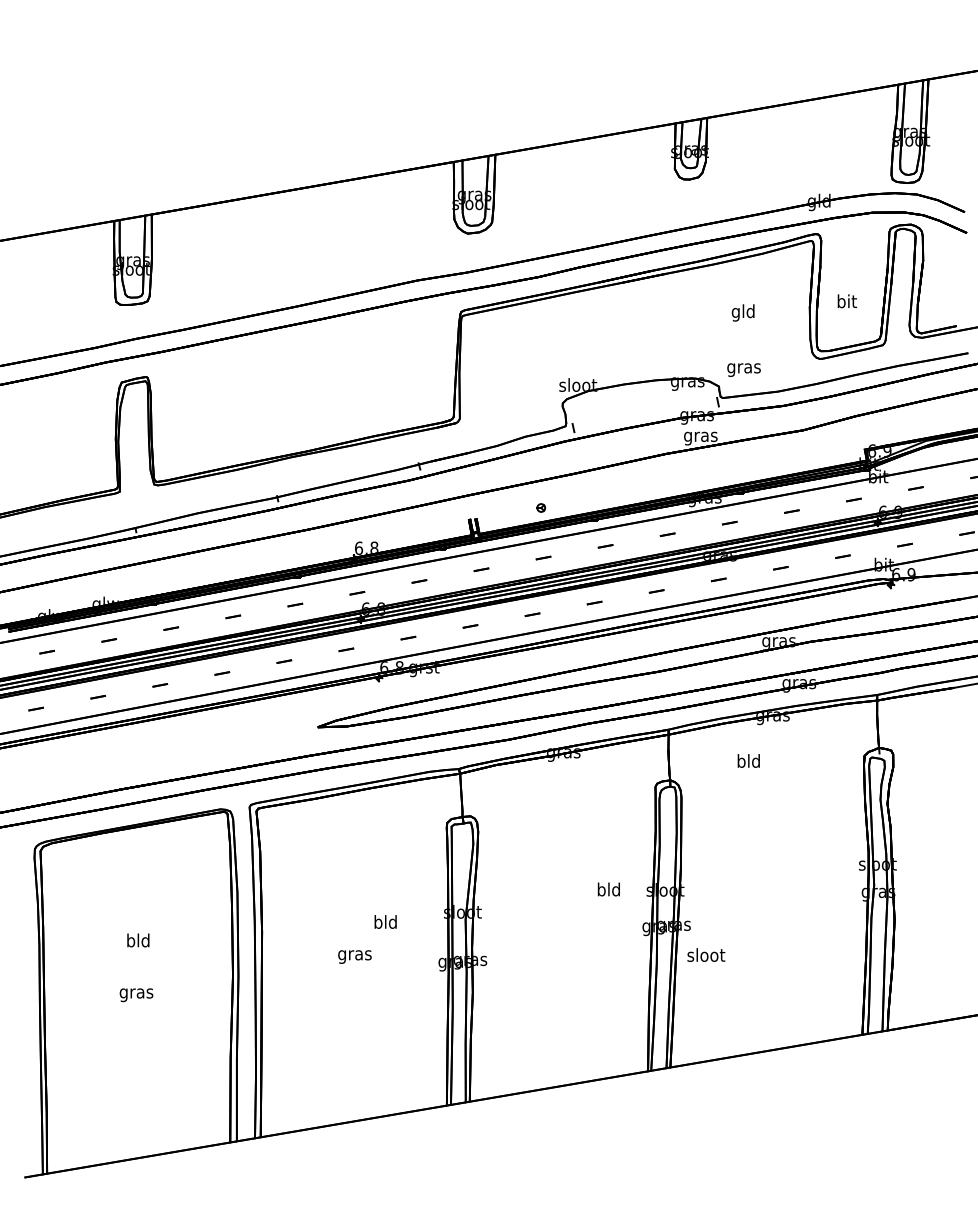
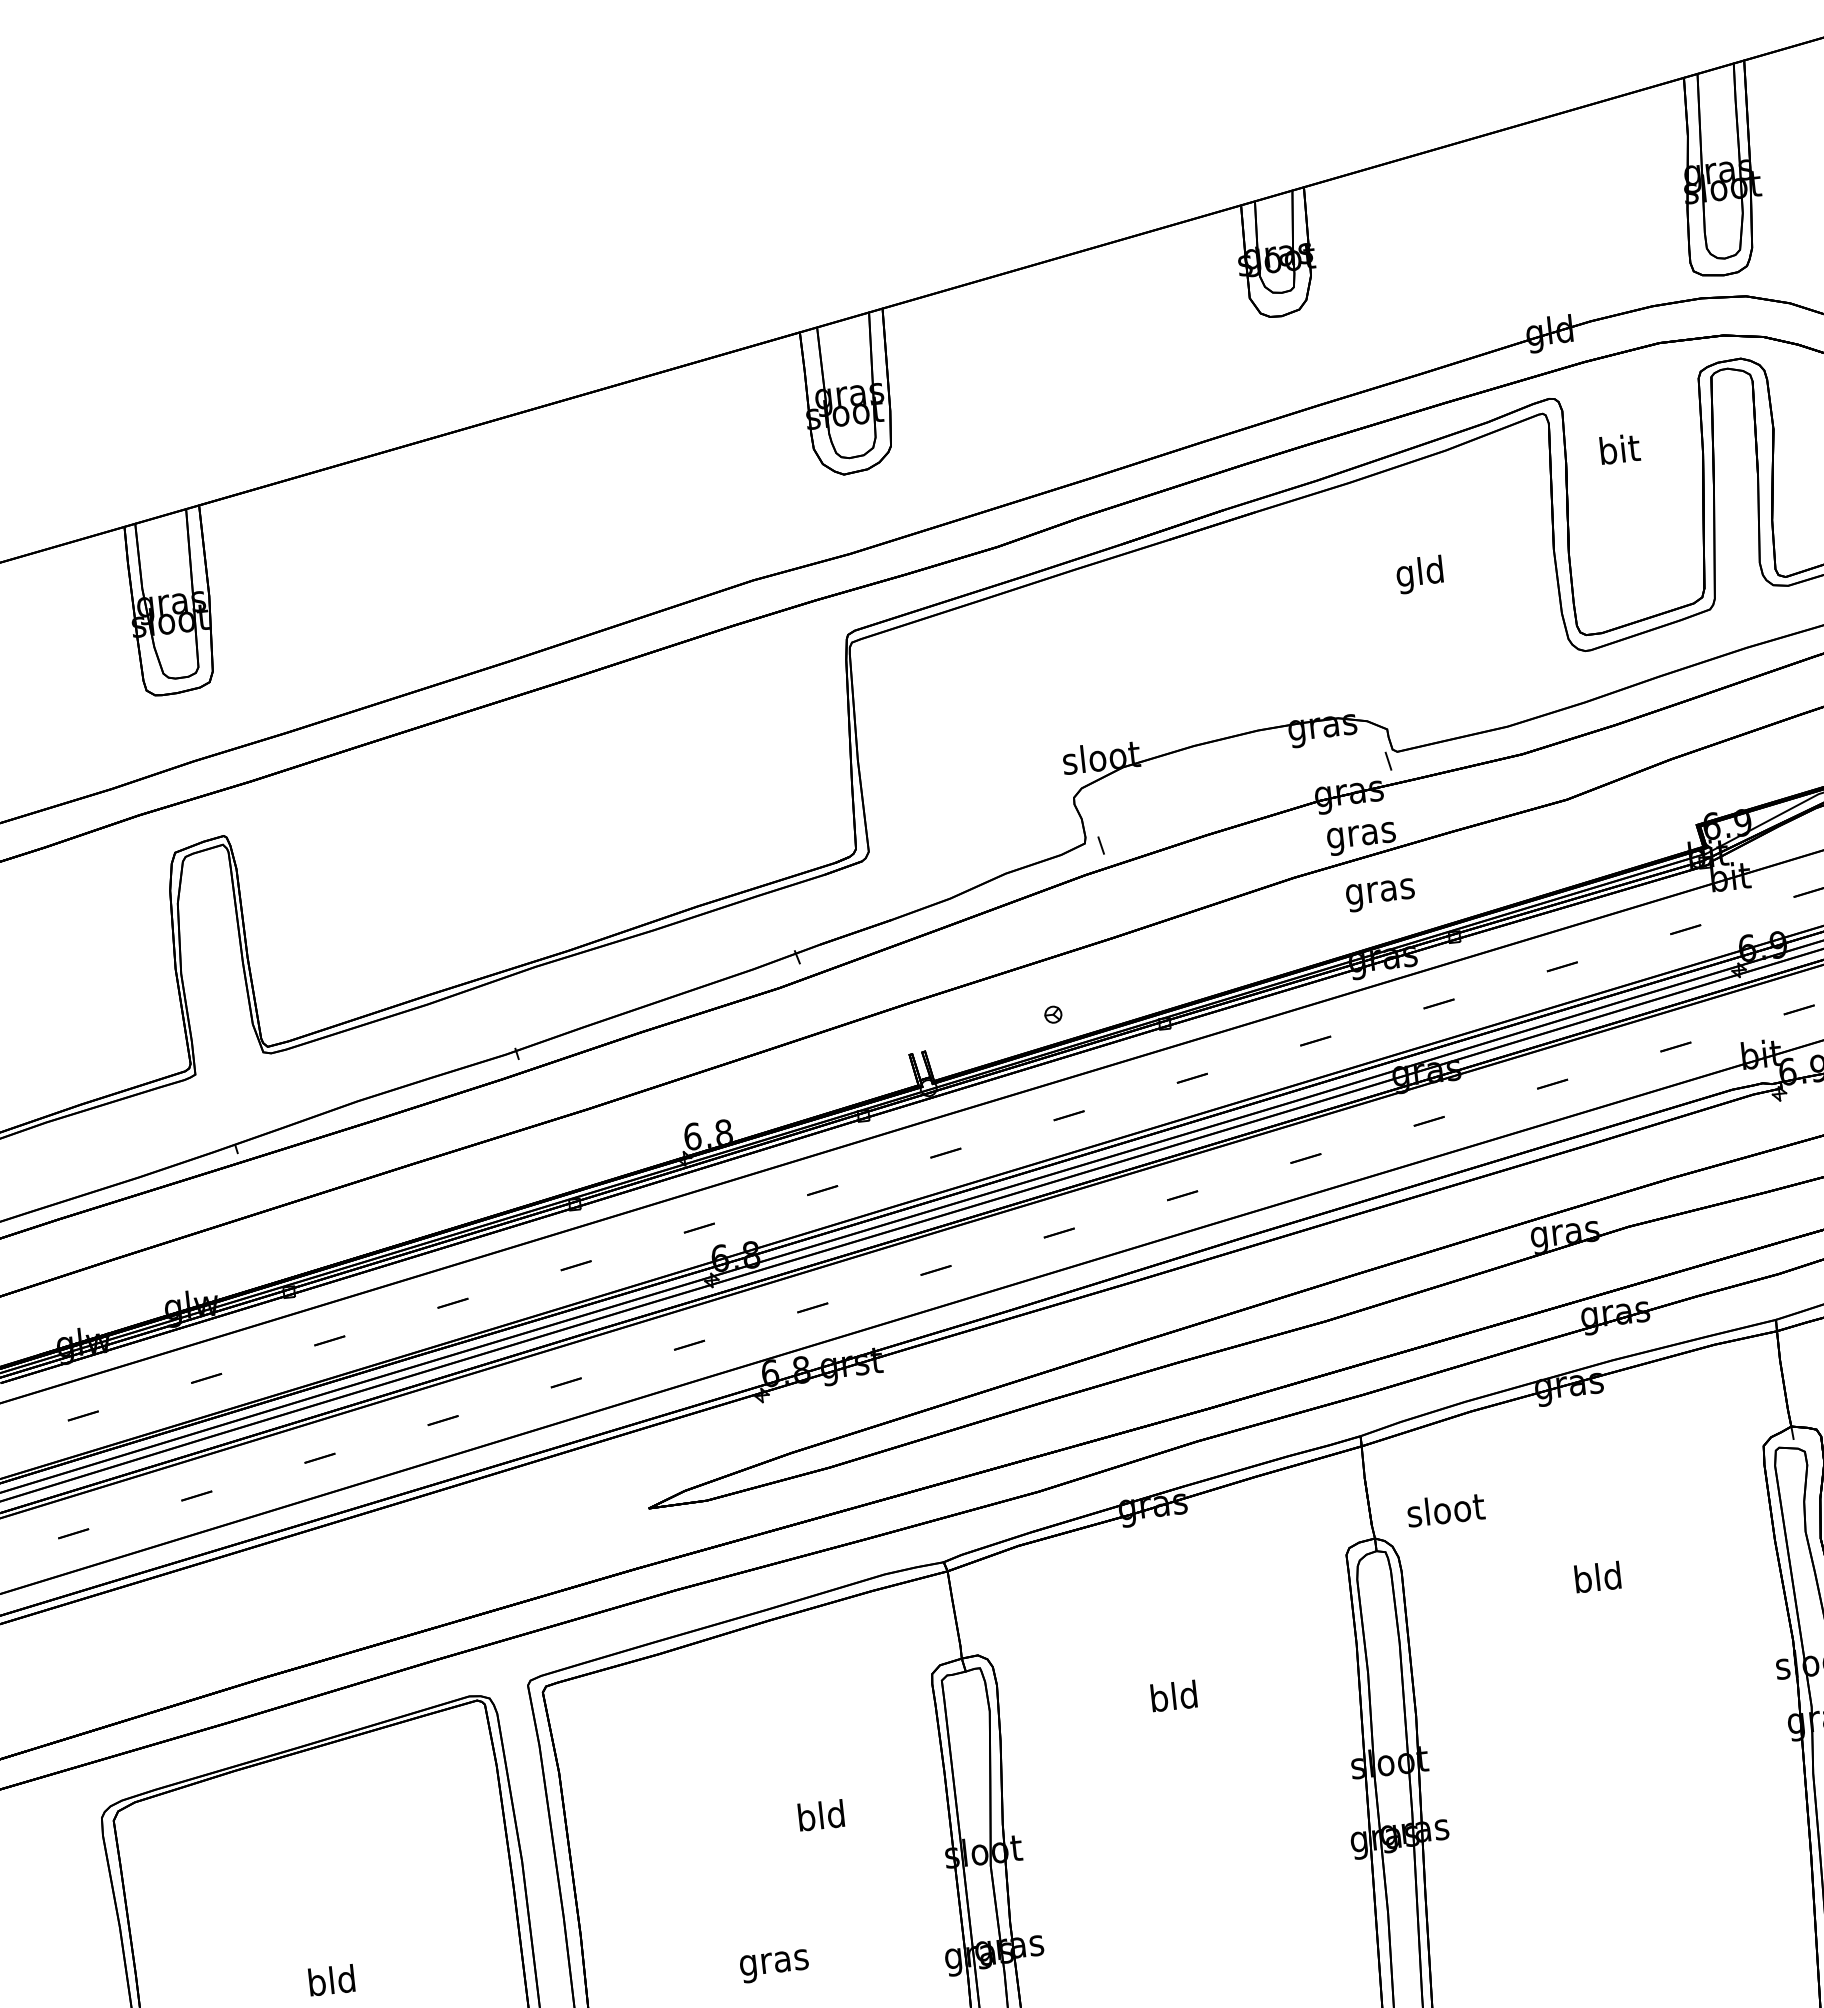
text: (846, 301) -> (1618, 449), moved
text: (743, 369) -> (1379, 894), moved
text: (748, 760) -> (1597, 1576), moved
text: (608, 889) -> (1173, 1696), moved
text: (385, 921) -> (820, 1814), moved
text: (706, 954) -> (1446, 1508), moved

